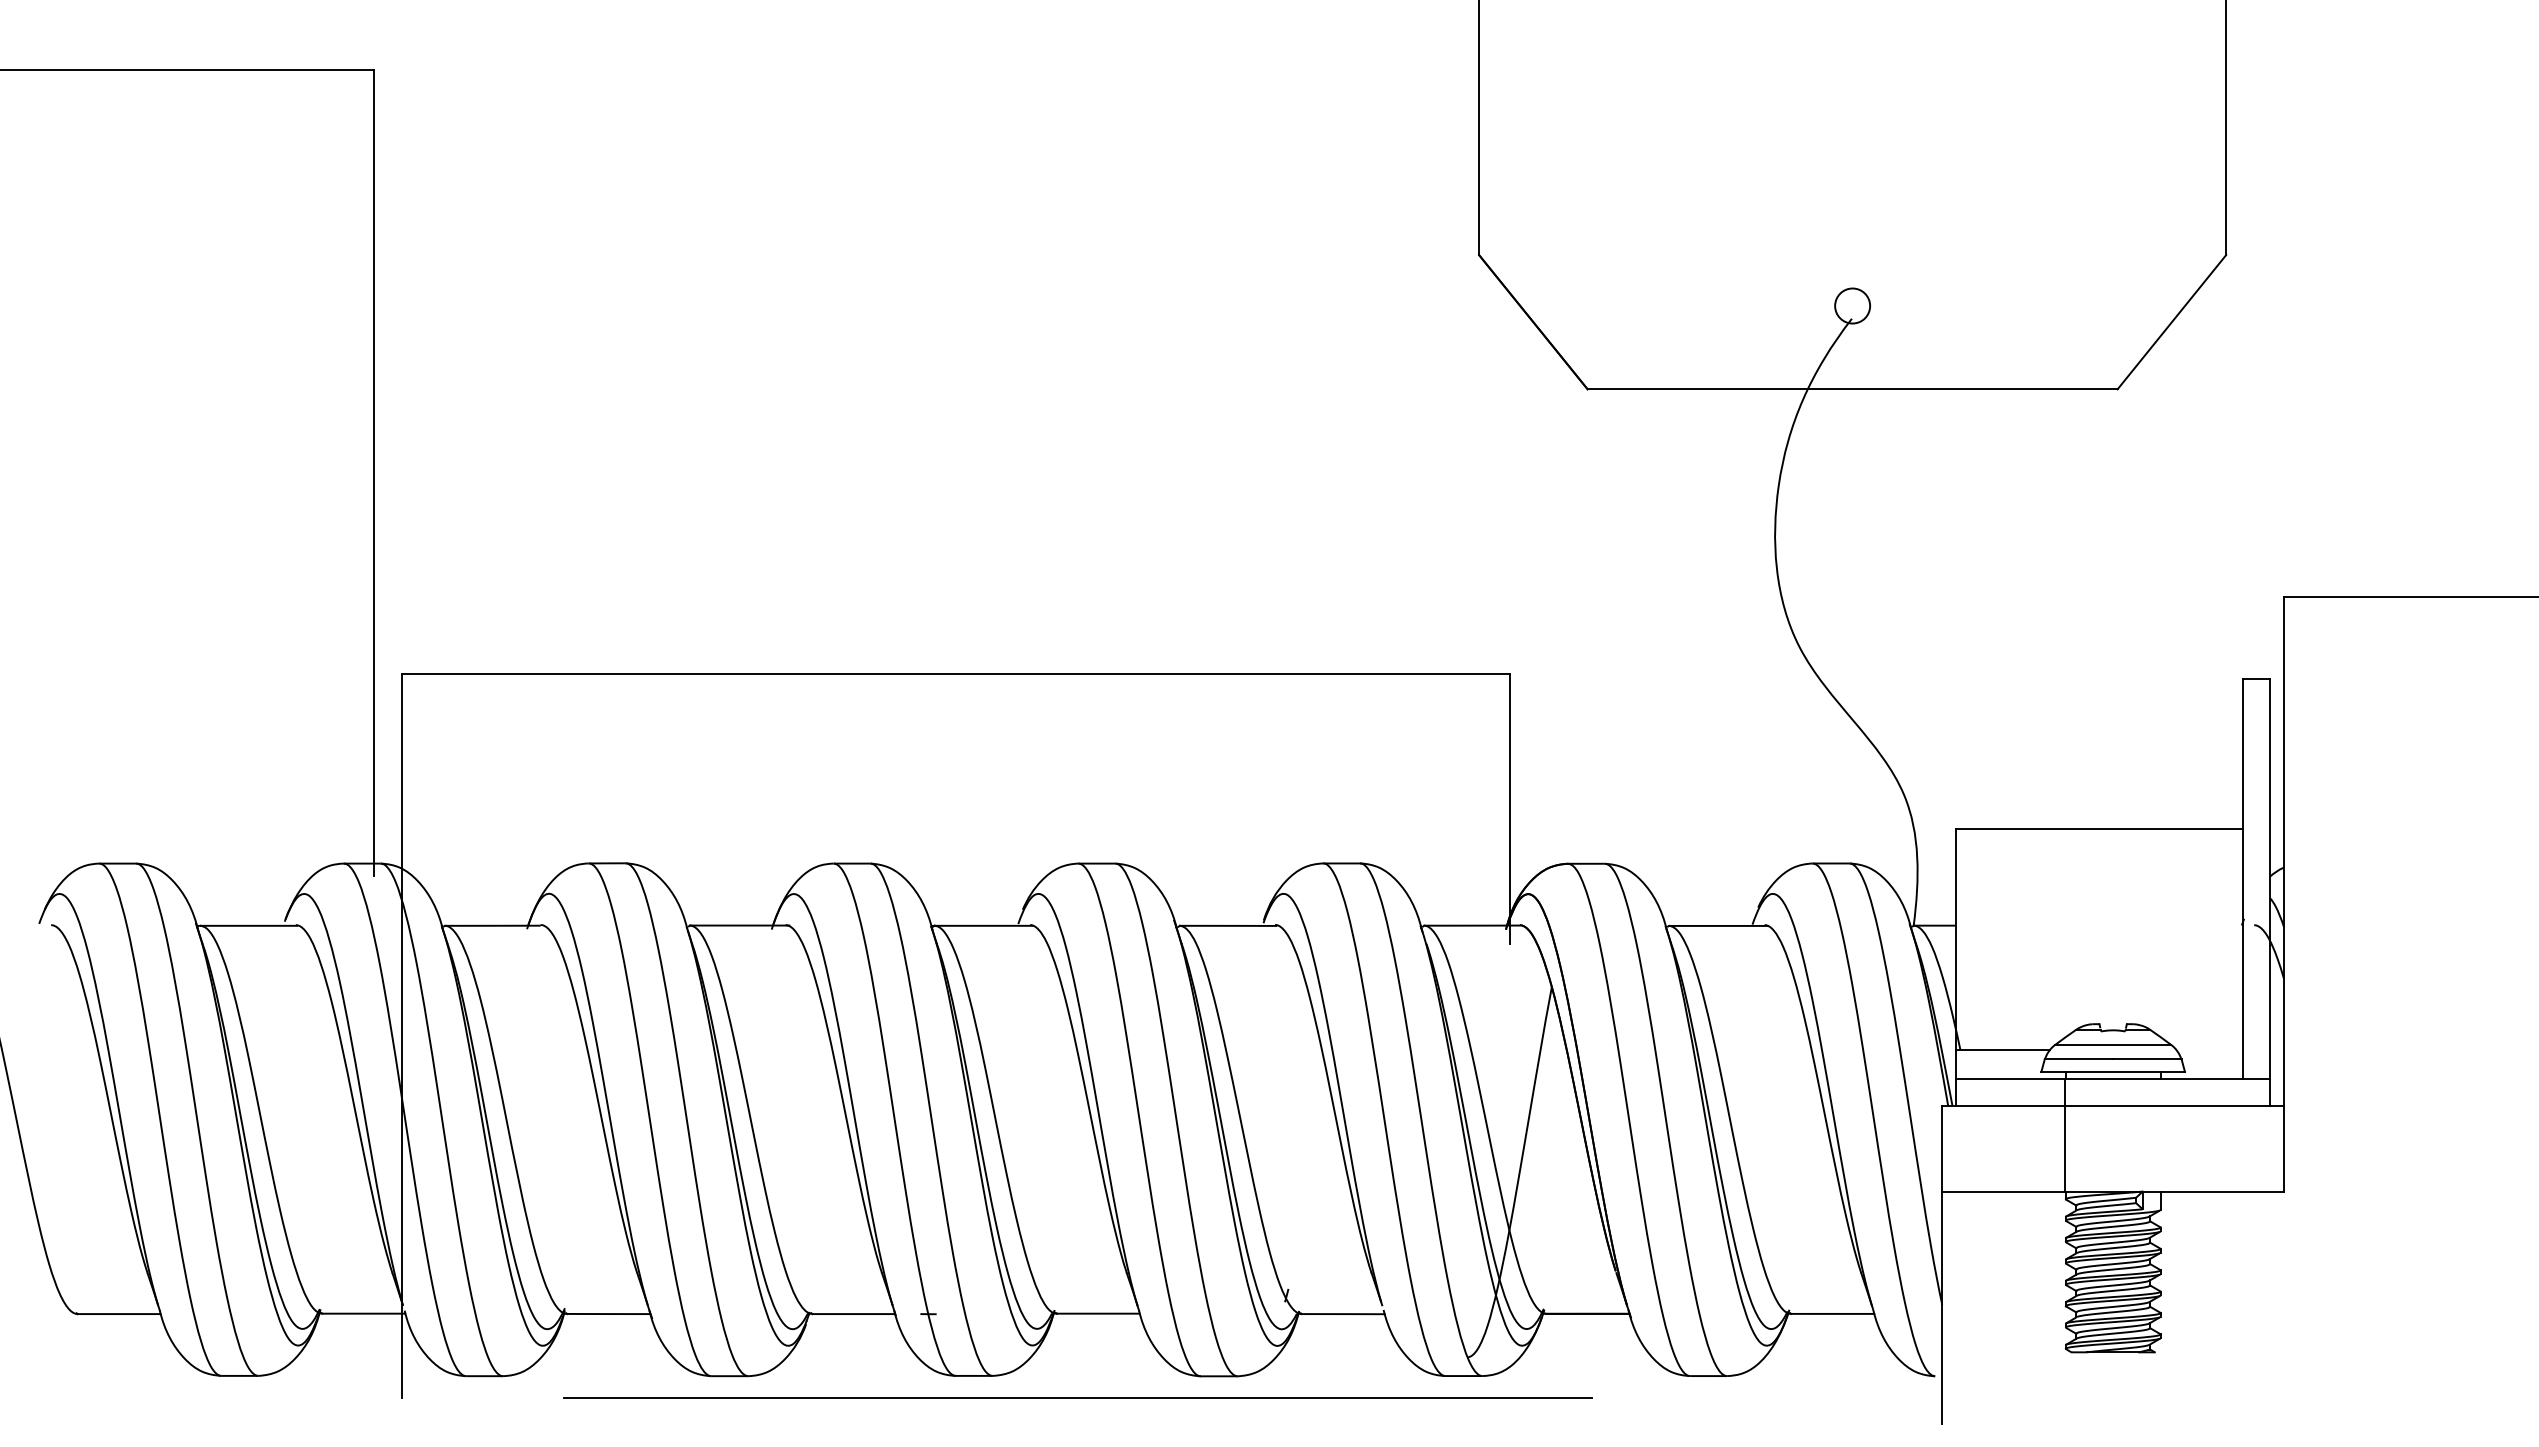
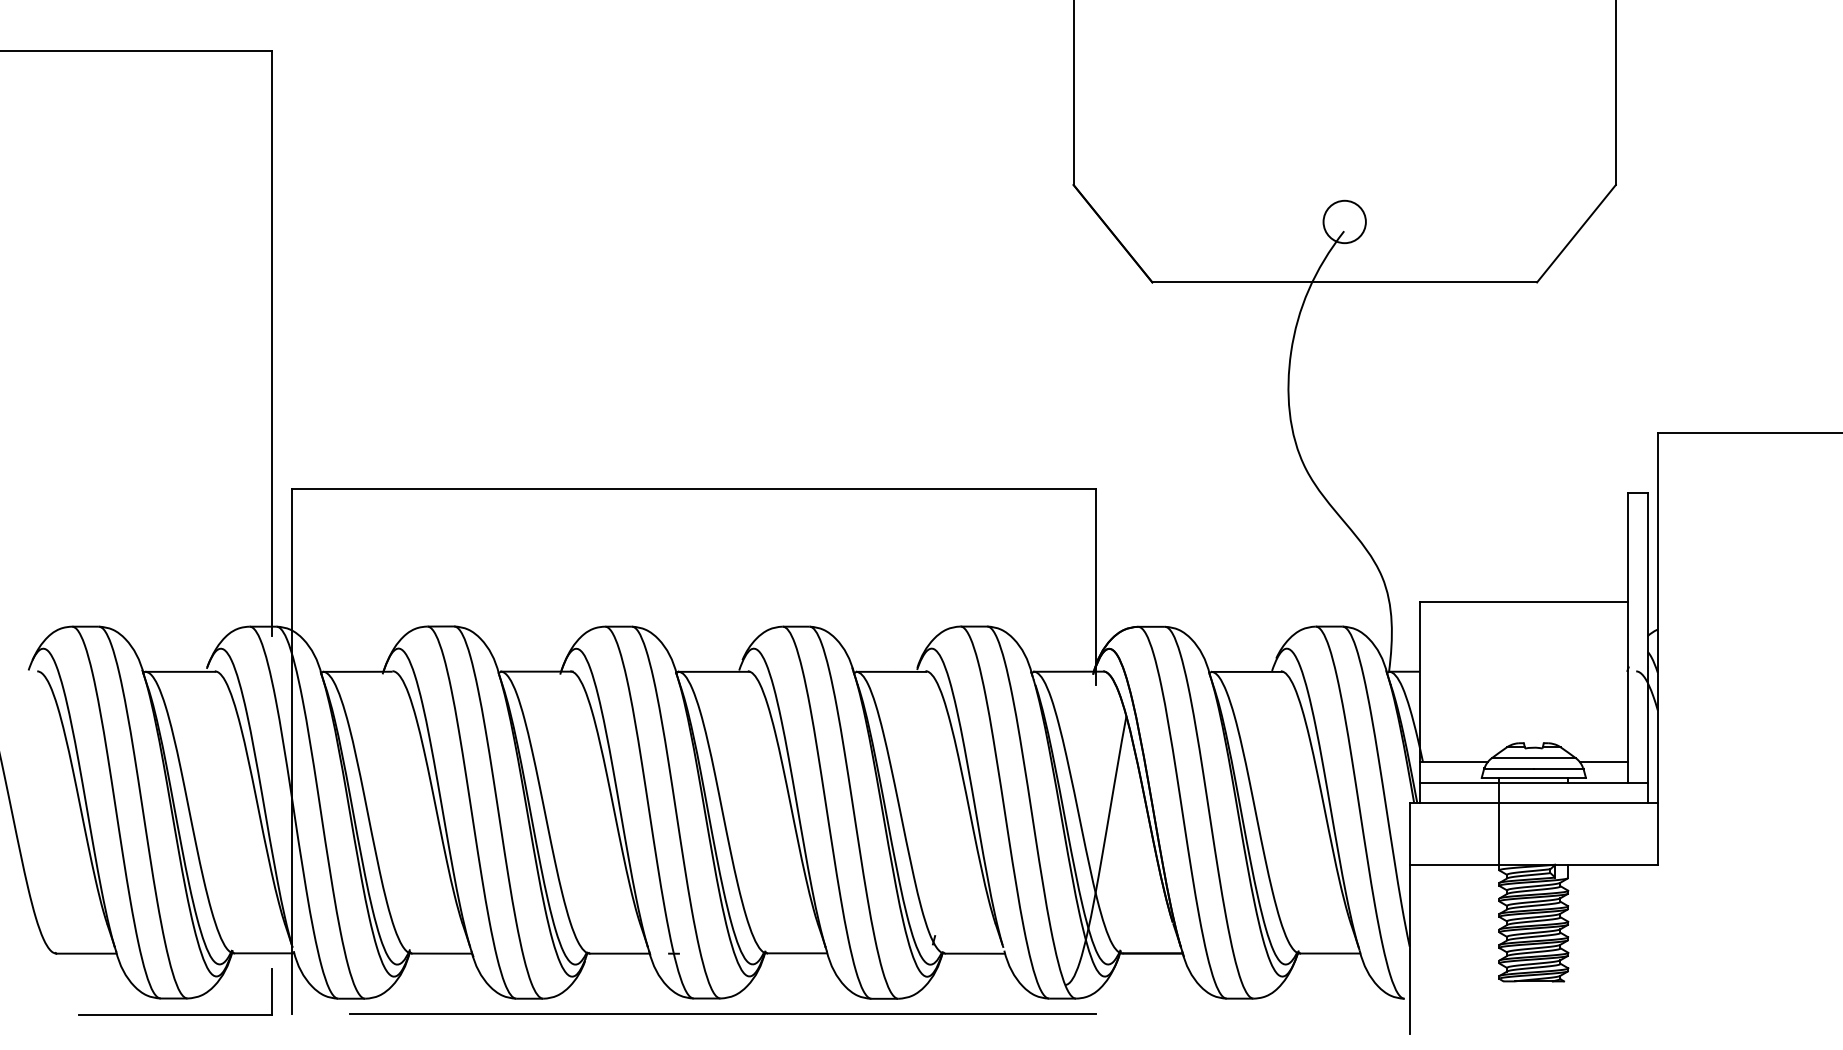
circle: (1852, 305) -> (1344, 221), size x1.67
line: (2209, 1050) -> (1603, 762), added
line: (1077, 1397) -> (722, 1014), moved
part: (240, 1398) -> (174, 1014), added

